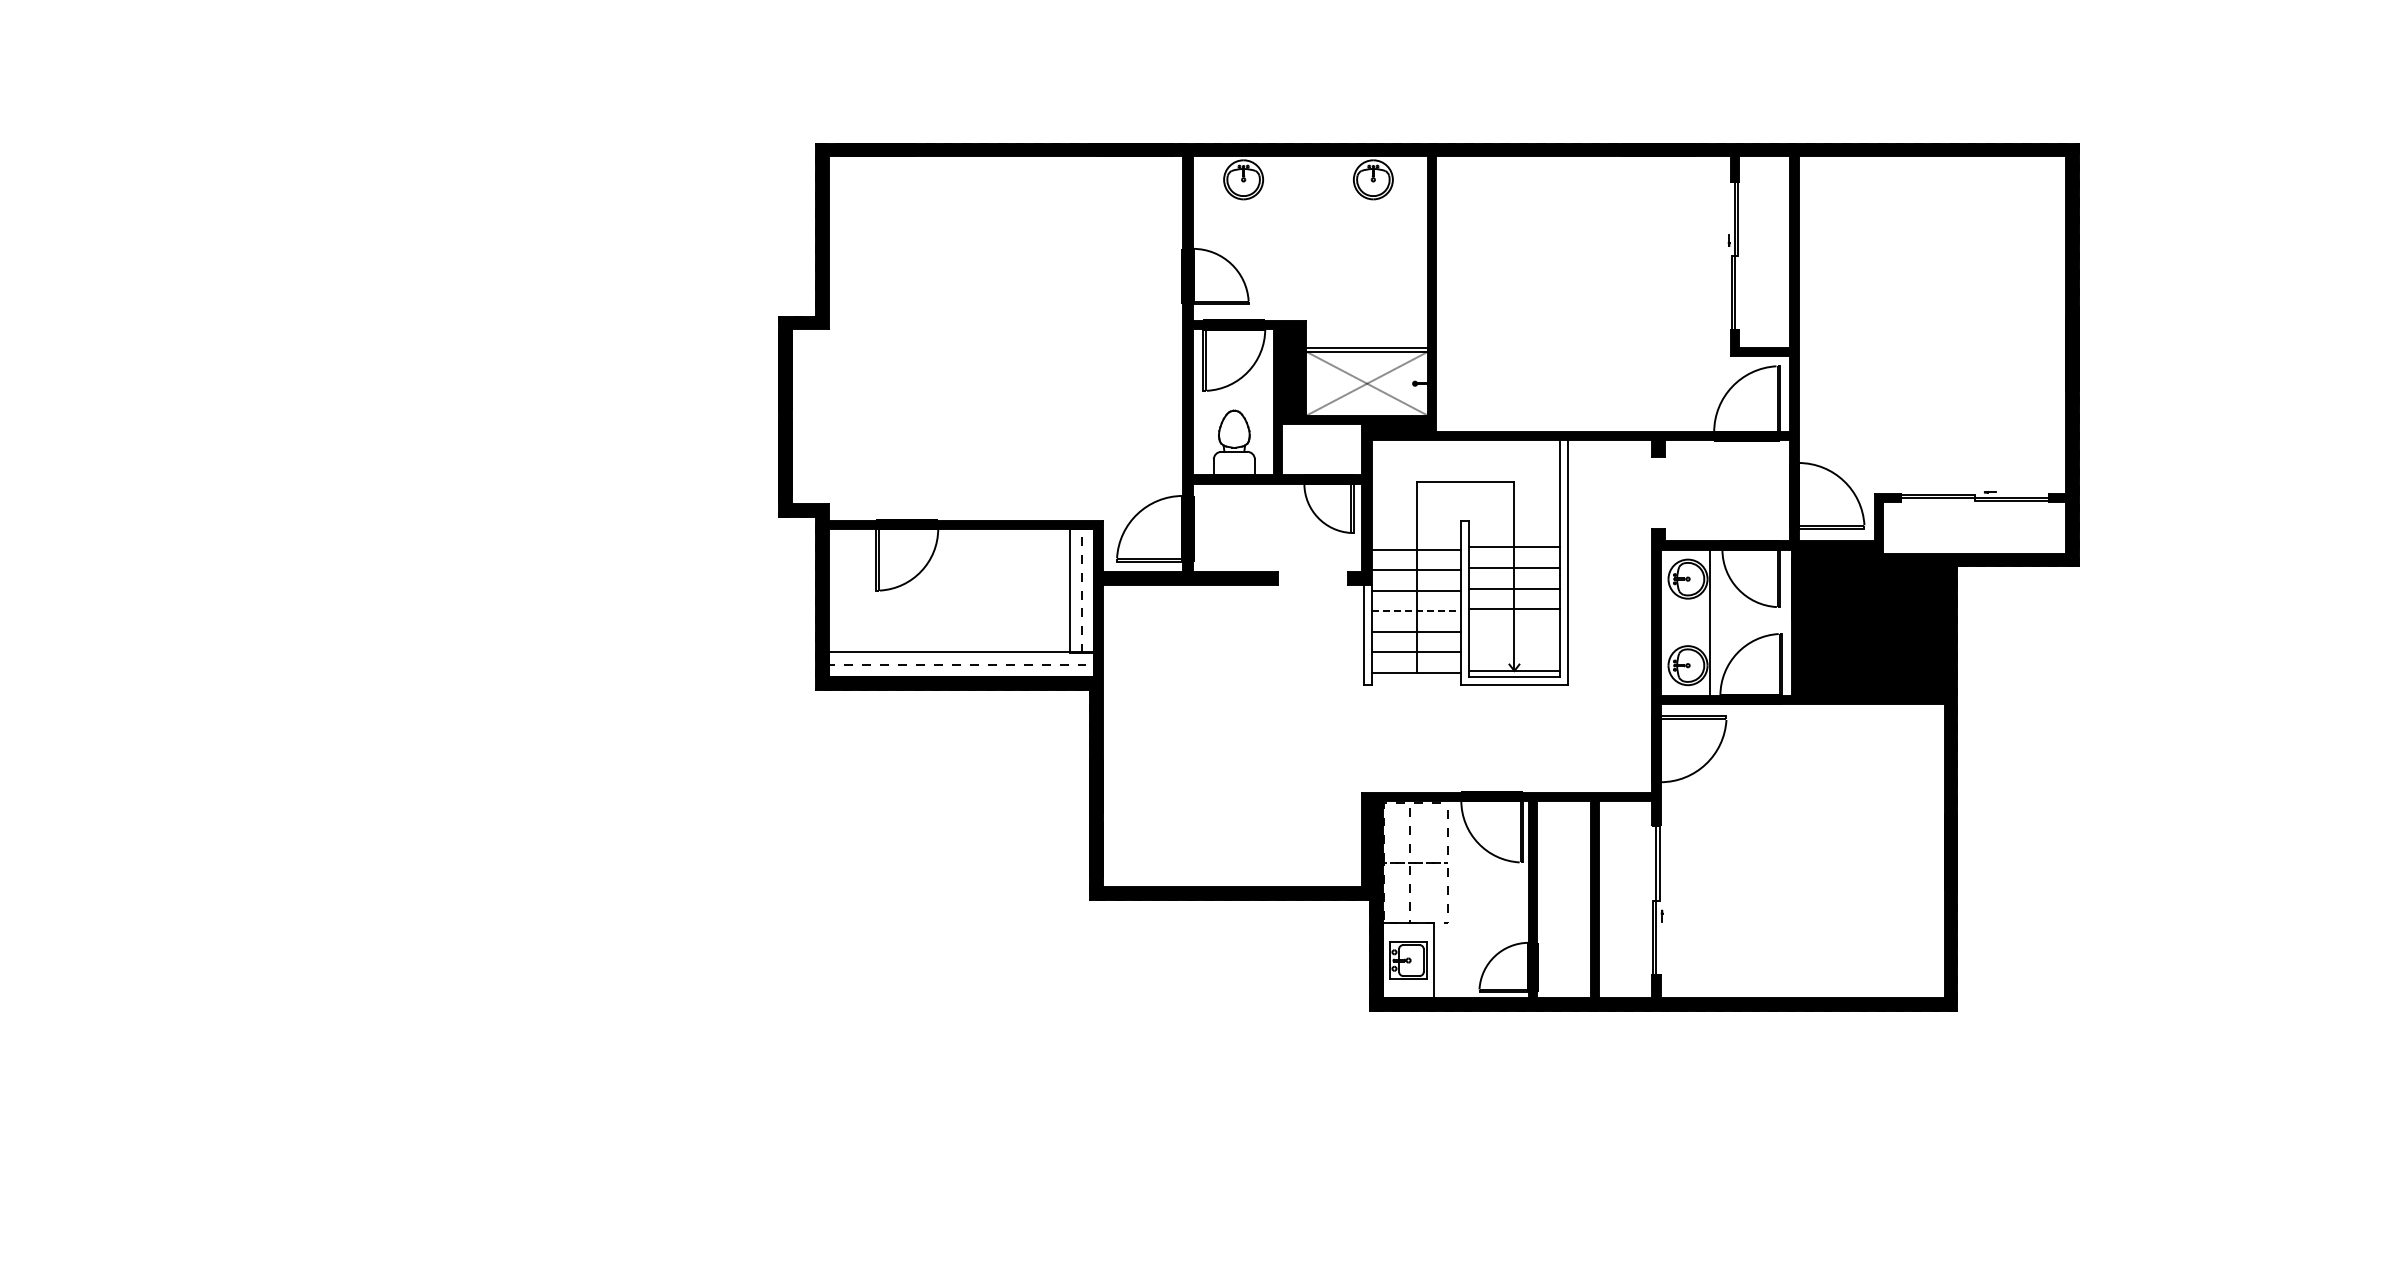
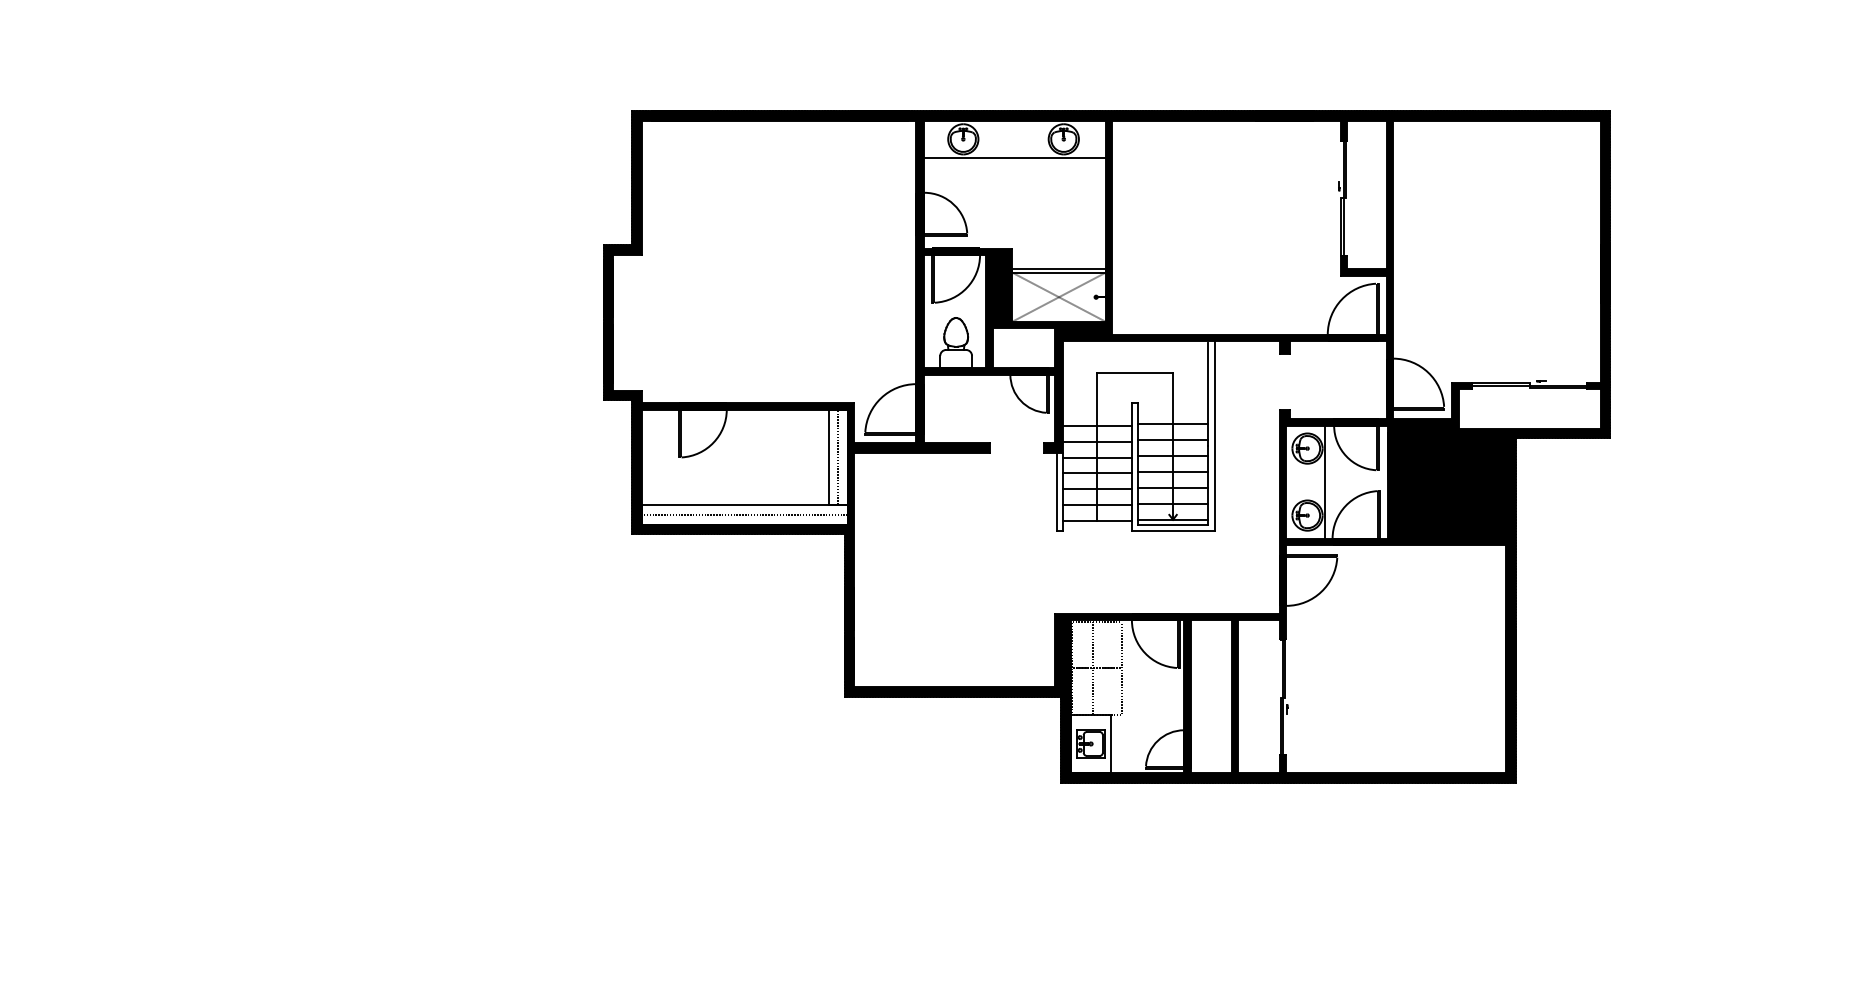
line: (1310, 203) -> (1015, 157), added
line: (1417, 611) -> (1097, 473), dashed -> solid
line: (1514, 629) -> (1173, 487), added
line: (1514, 650) -> (1173, 503), added

